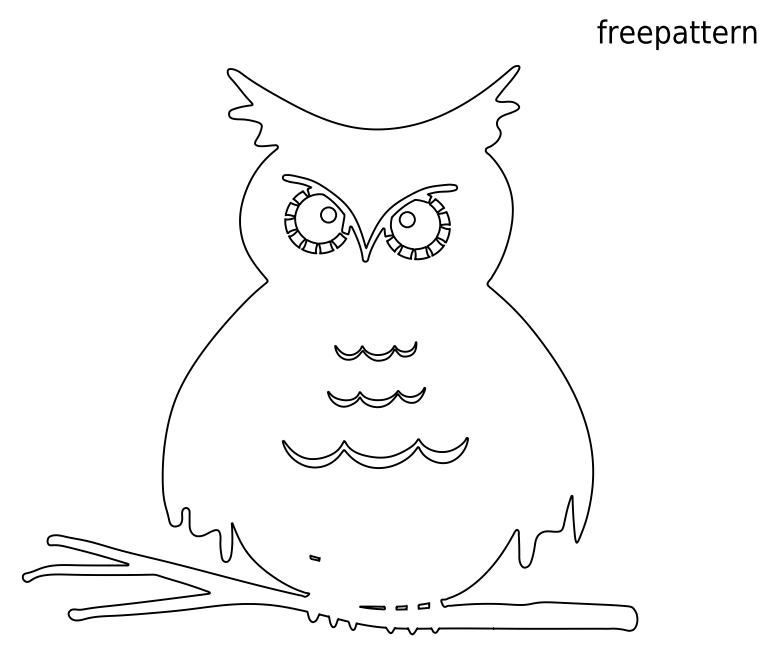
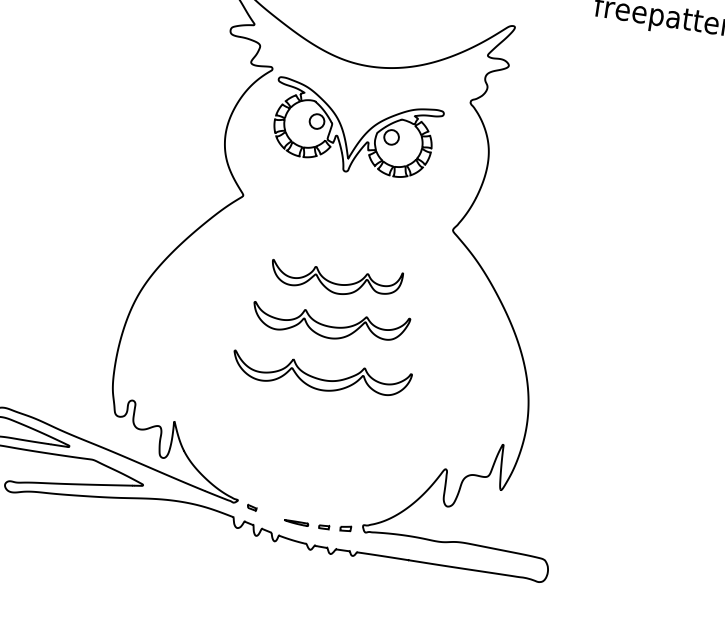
part: (376, 223) -> (361, 136), moved
part: (375, 351) -> (336, 278), size x1.67
part: (376, 397) -> (330, 322), size x1.67
part: (314, 557) -> (251, 507), moved

